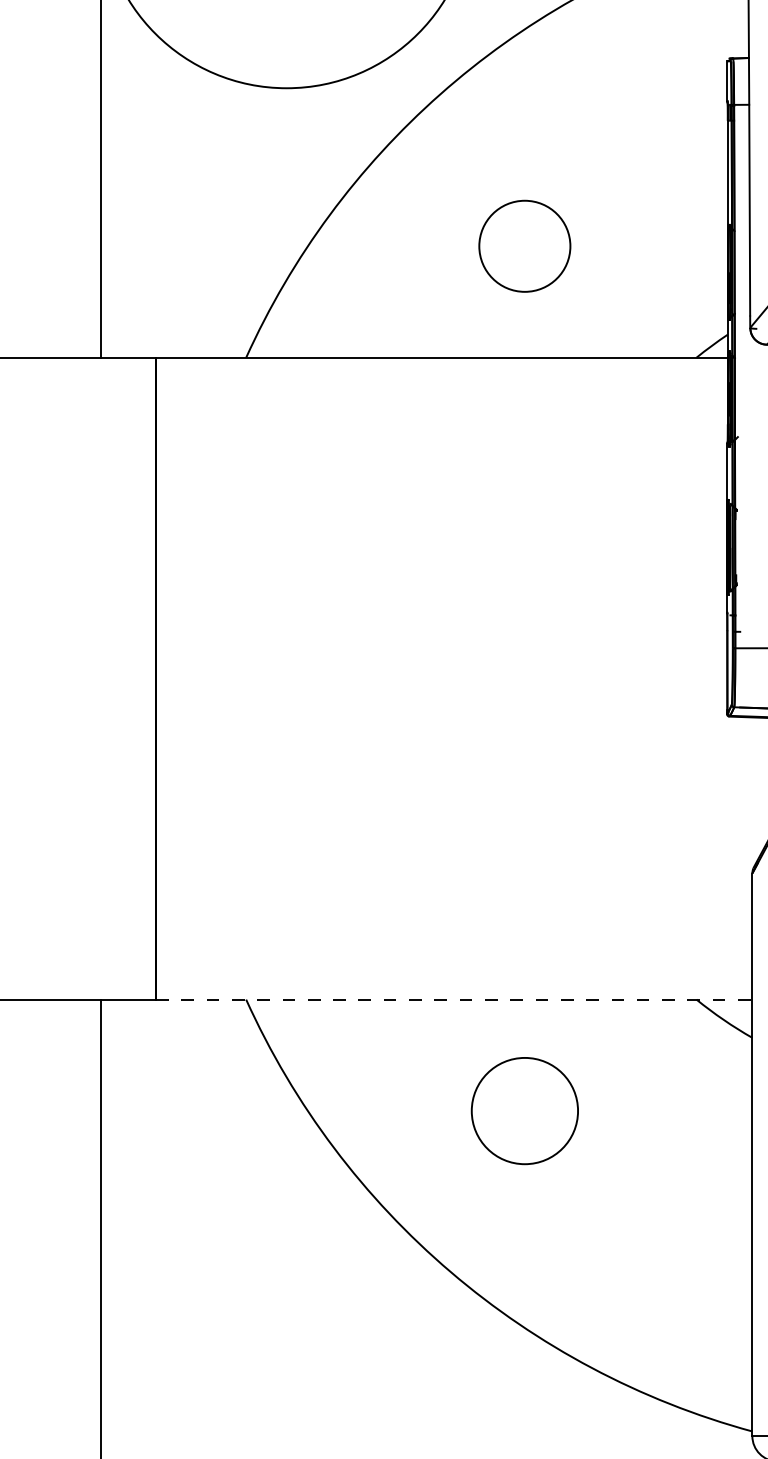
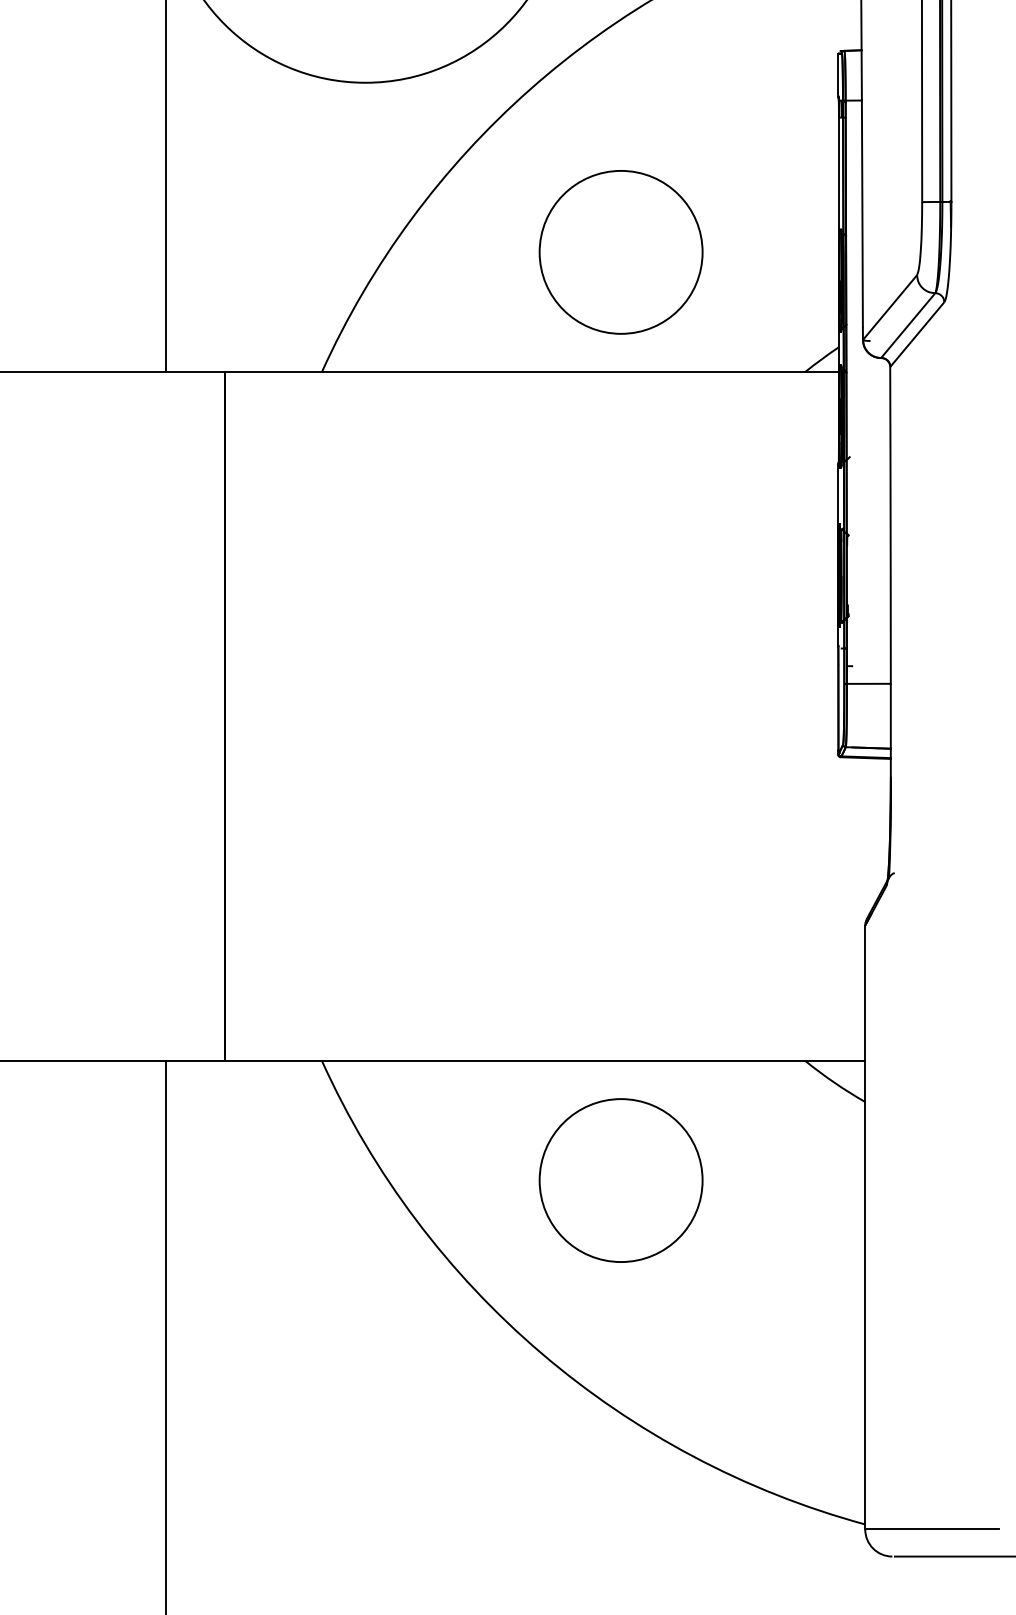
circle: (524, 246) -> (620, 252), size x1.67
line: (454, 999) -> (545, 1060), dashed -> solid
circle: (524, 1111) -> (620, 1180), size x1.43

